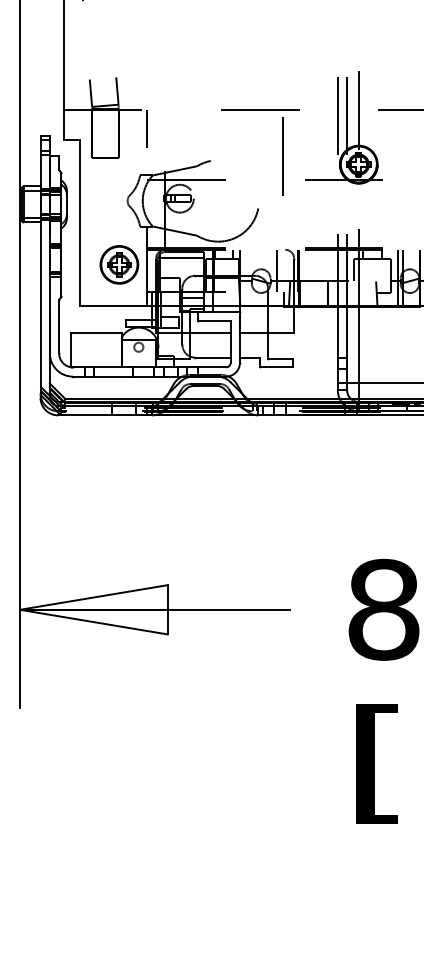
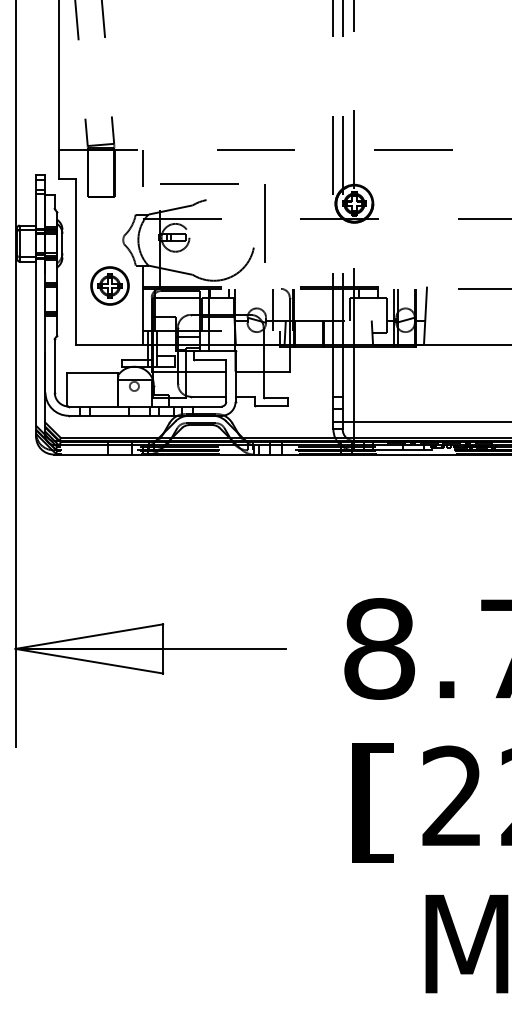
line: (203, 144) -> (199, 183), added
line: (282, 156) -> (264, 223), moved
part: (118, 264) -> (109, 285), moved

